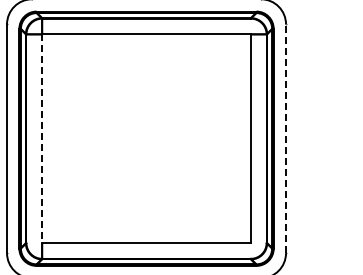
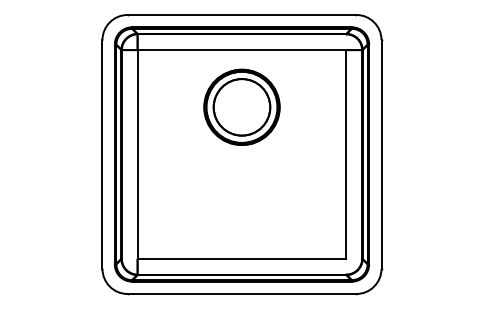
part: (146, 90) -> (241, 106), added
line: (42, 138) -> (137, 154), dashed -> solid
line: (286, 138) -> (381, 154), dashed -> solid

